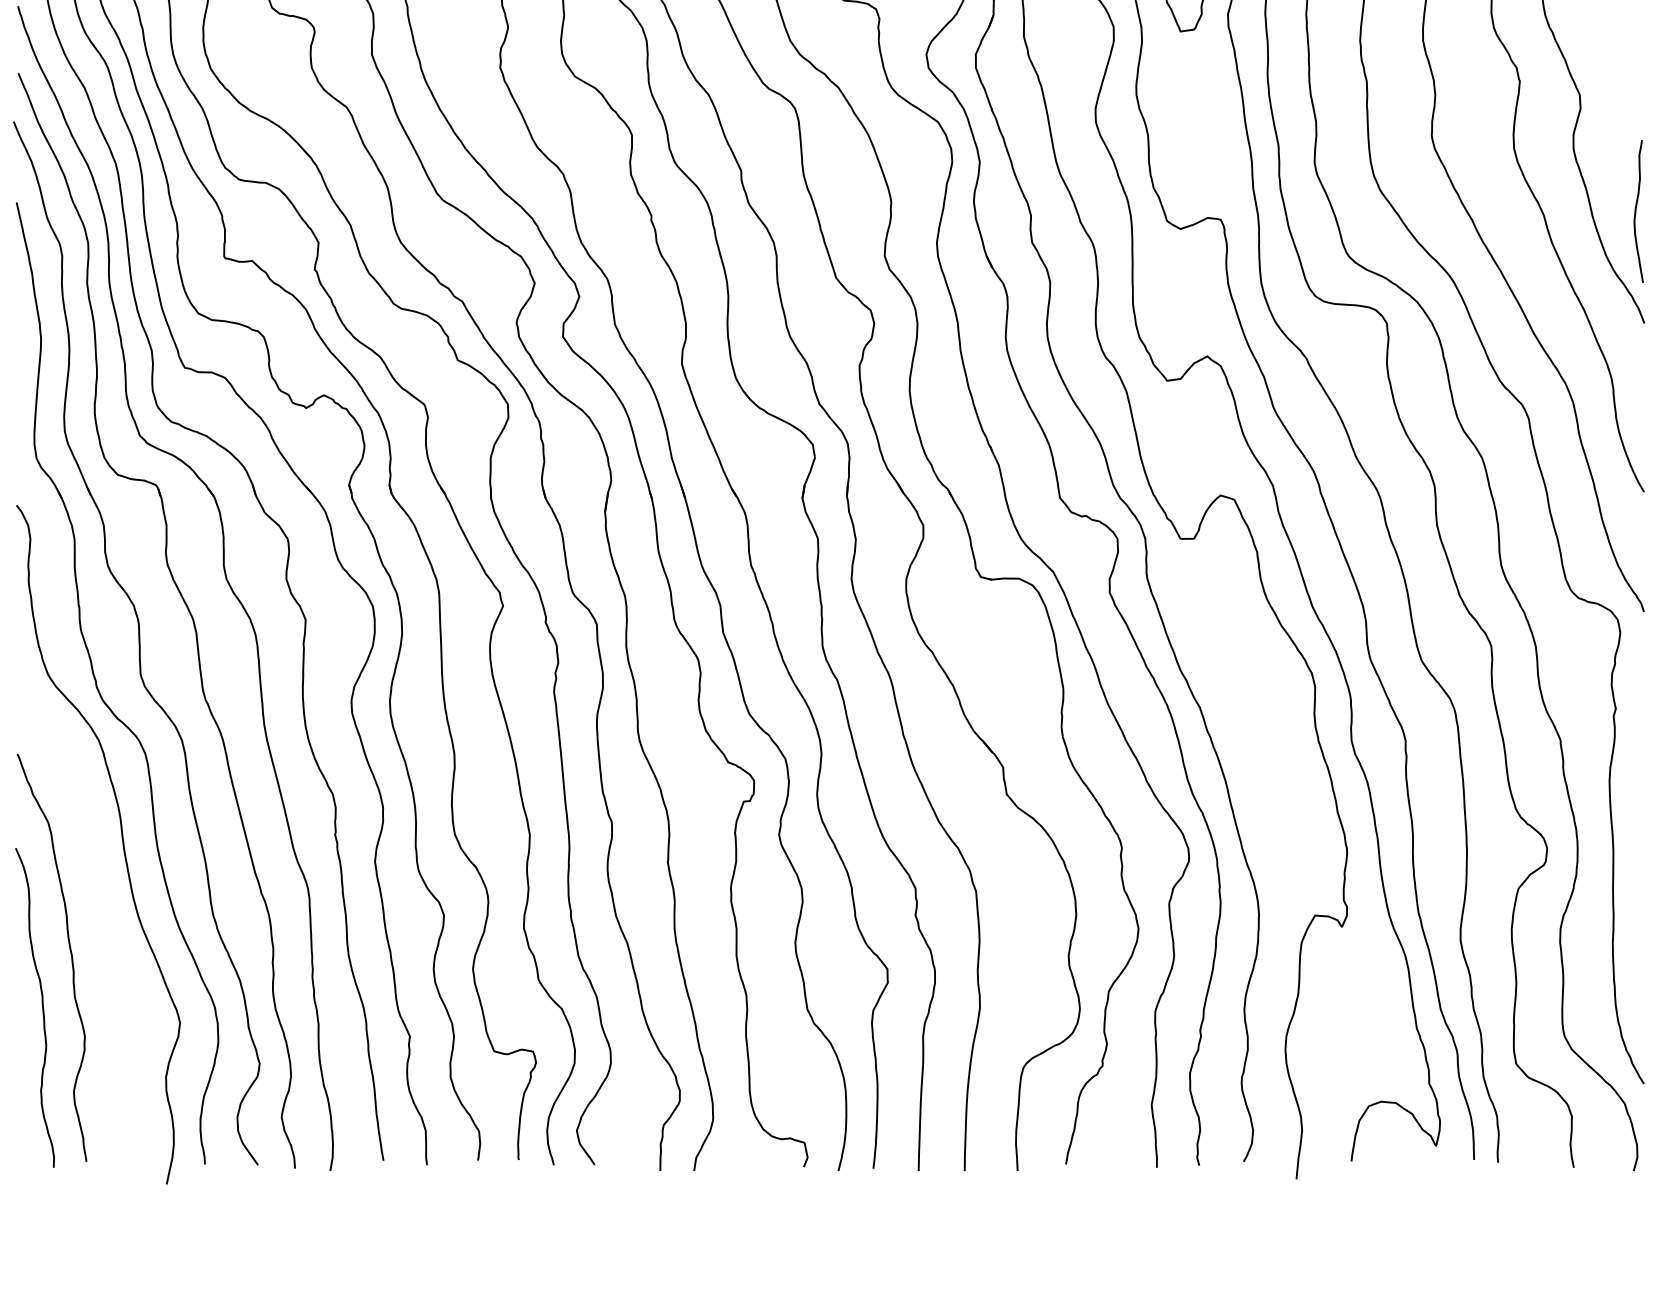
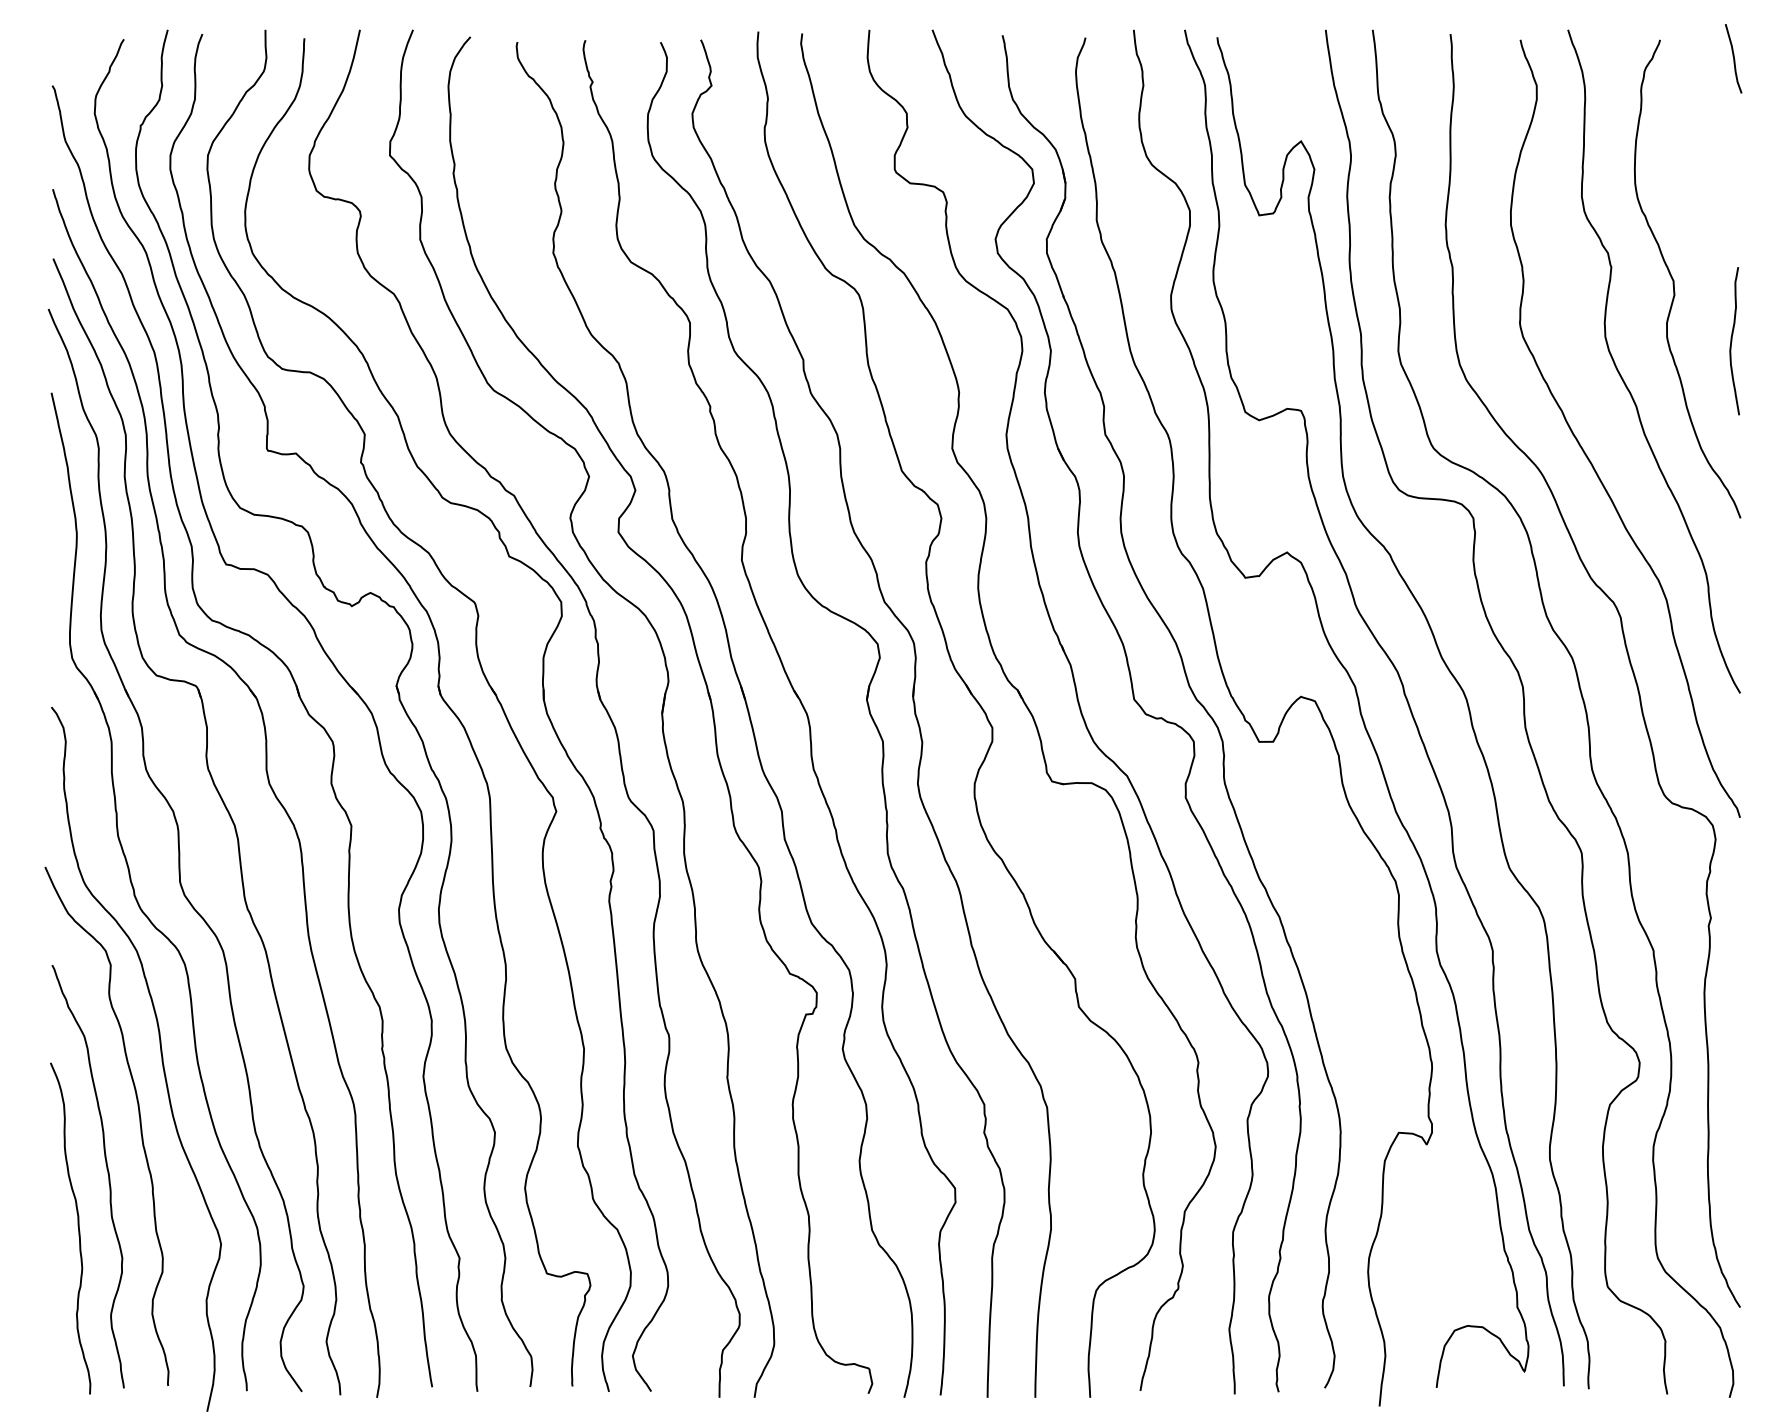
curve: (1636, 211) -> (1732, 341), moved
curve: (101, 907) -> (139, 1124), added

